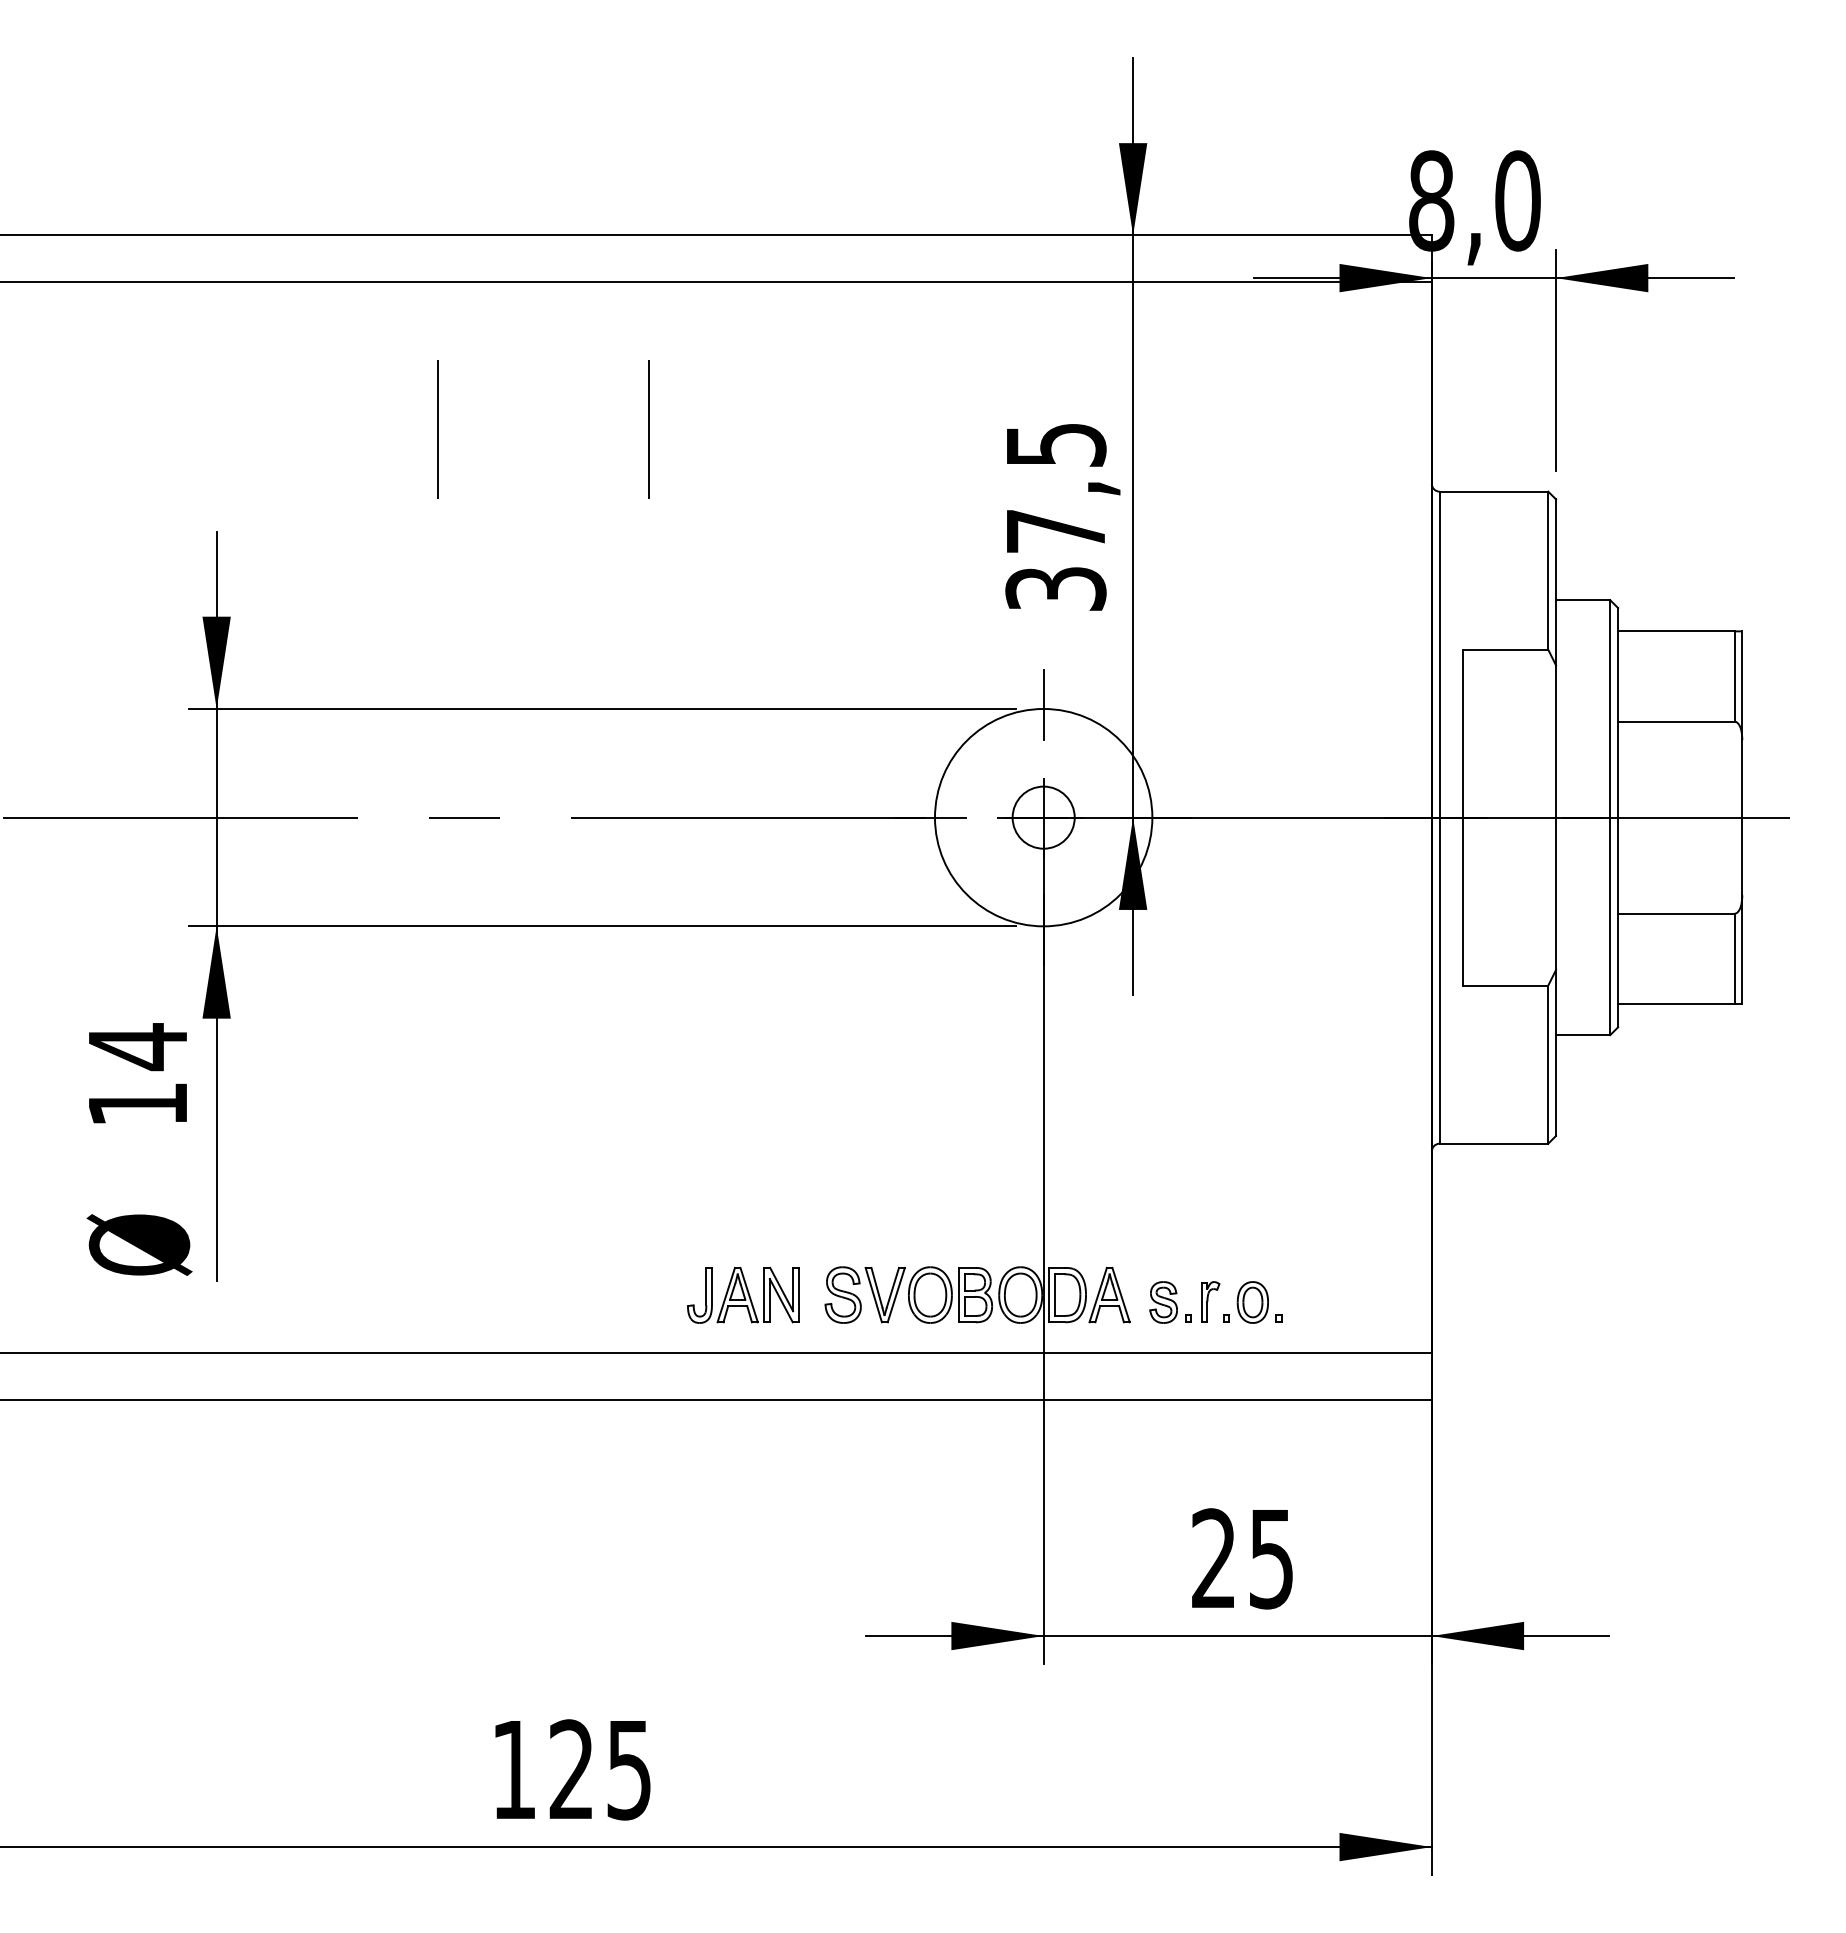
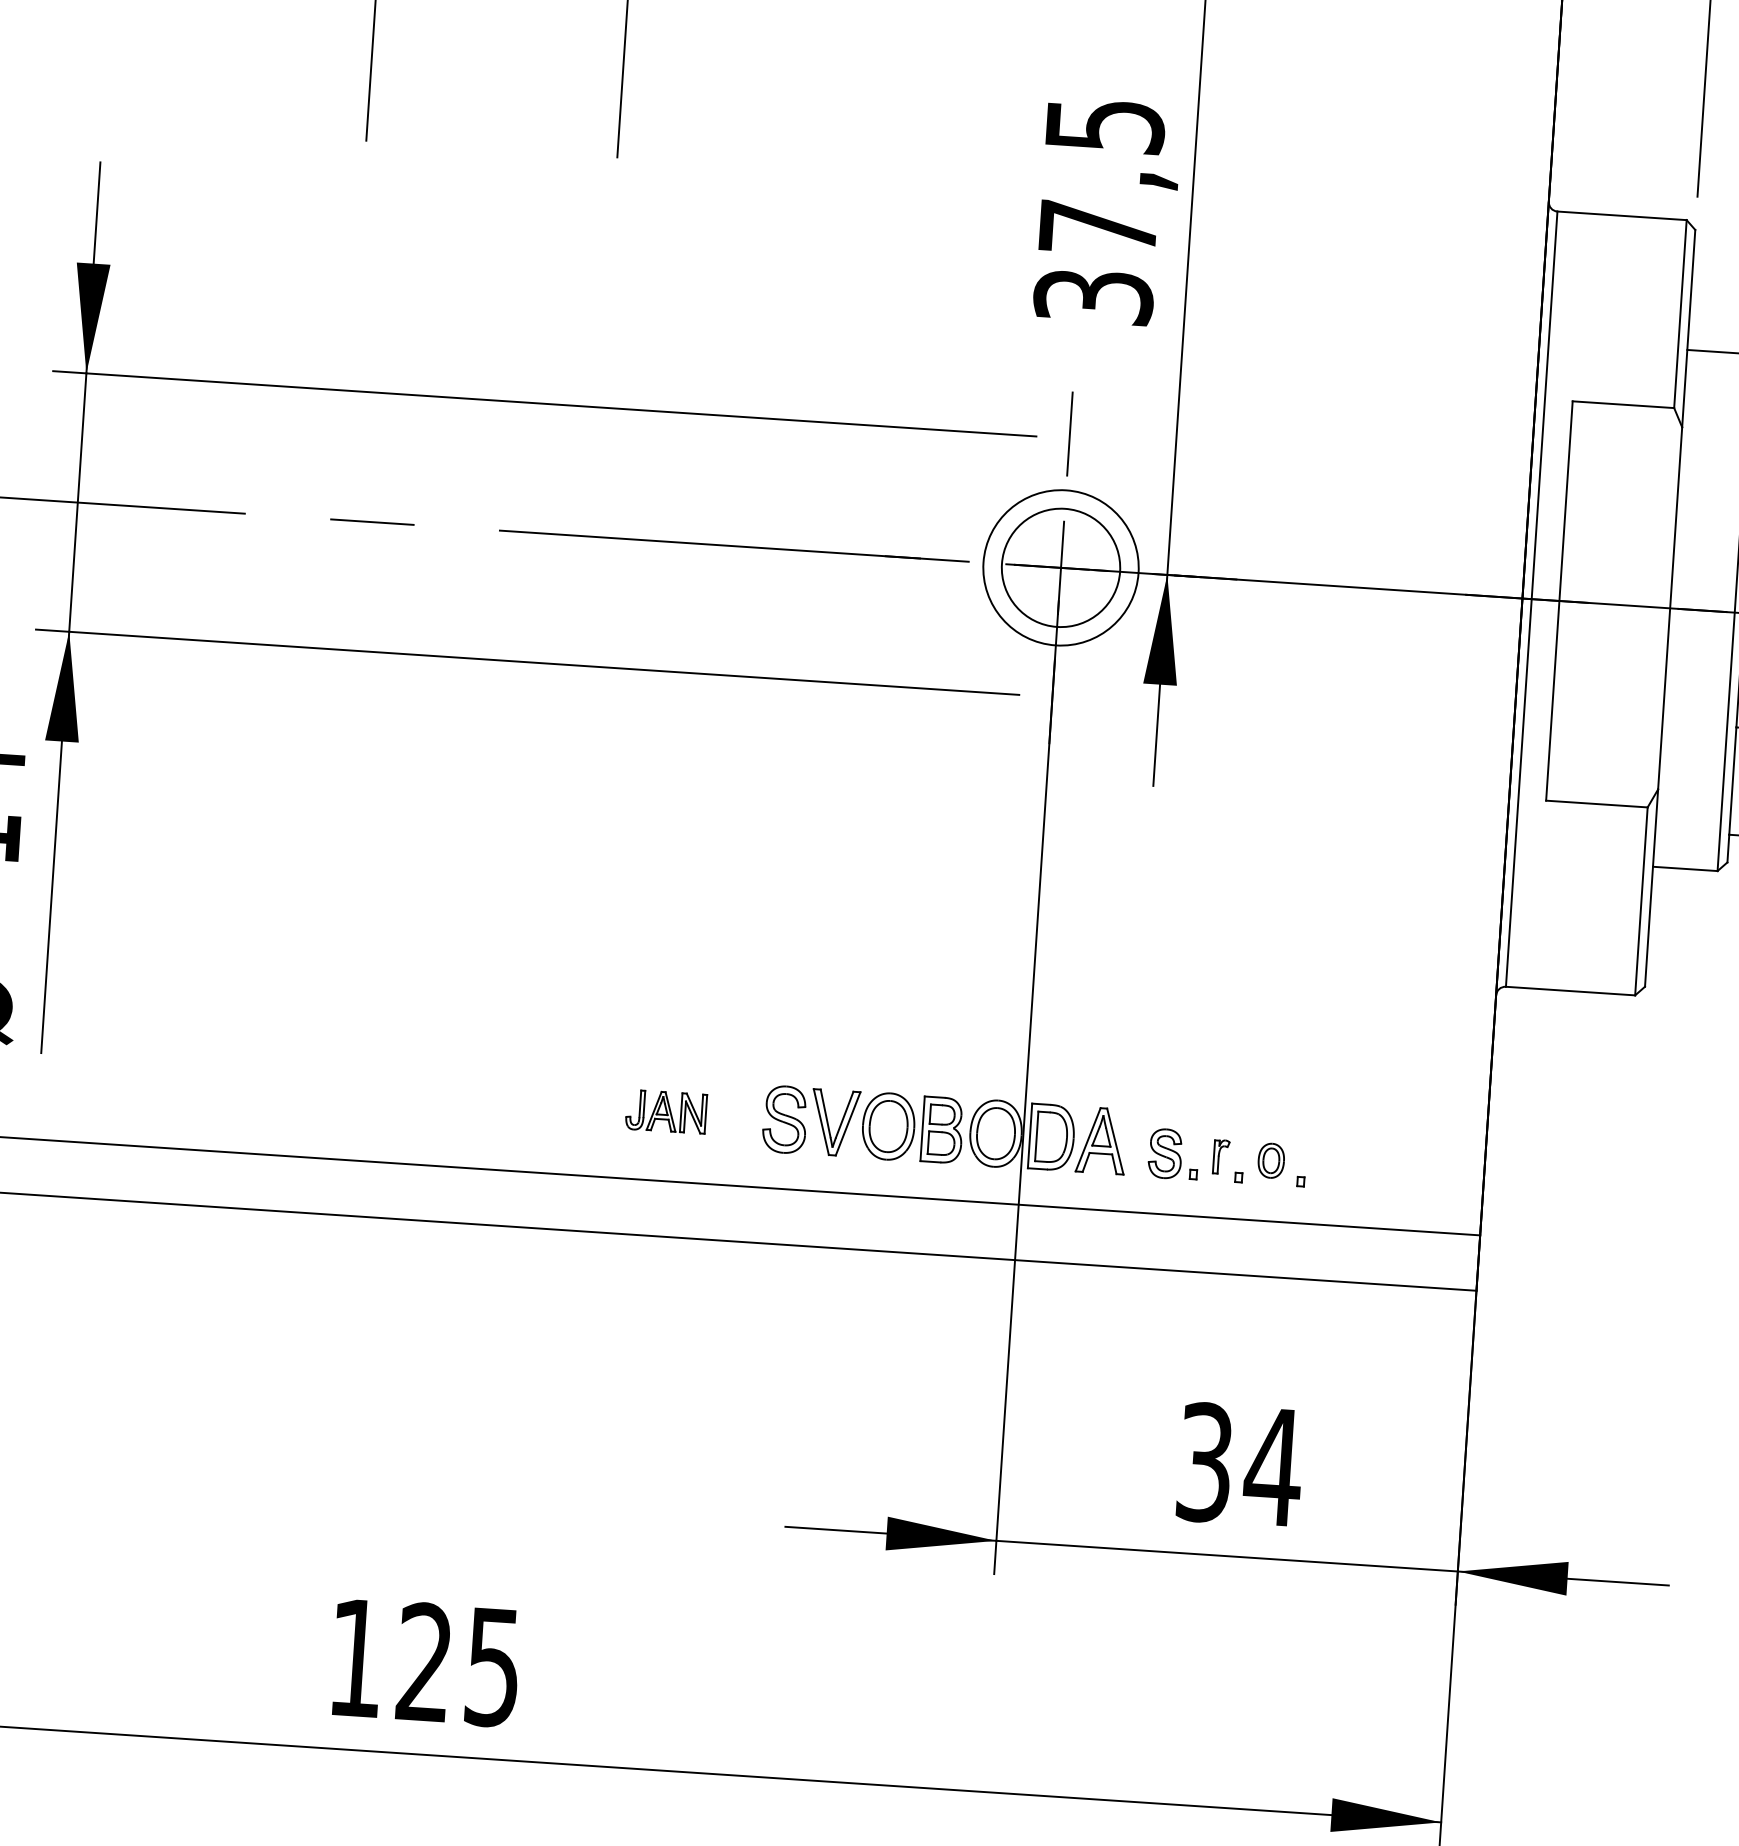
circle: (1043, 817) -> (1060, 567), size x0.6
circle: (1043, 817) -> (1060, 567), size x1.6
part: (743, 1294) -> (666, 1111), size x0.6
part: (1210, 1301) -> (1221, 1156), size x0.7
part: (1252, 1302) -> (1271, 1160), size x0.7
text: (1243, 1558) -> (1240, 1464), 25 -> 34

